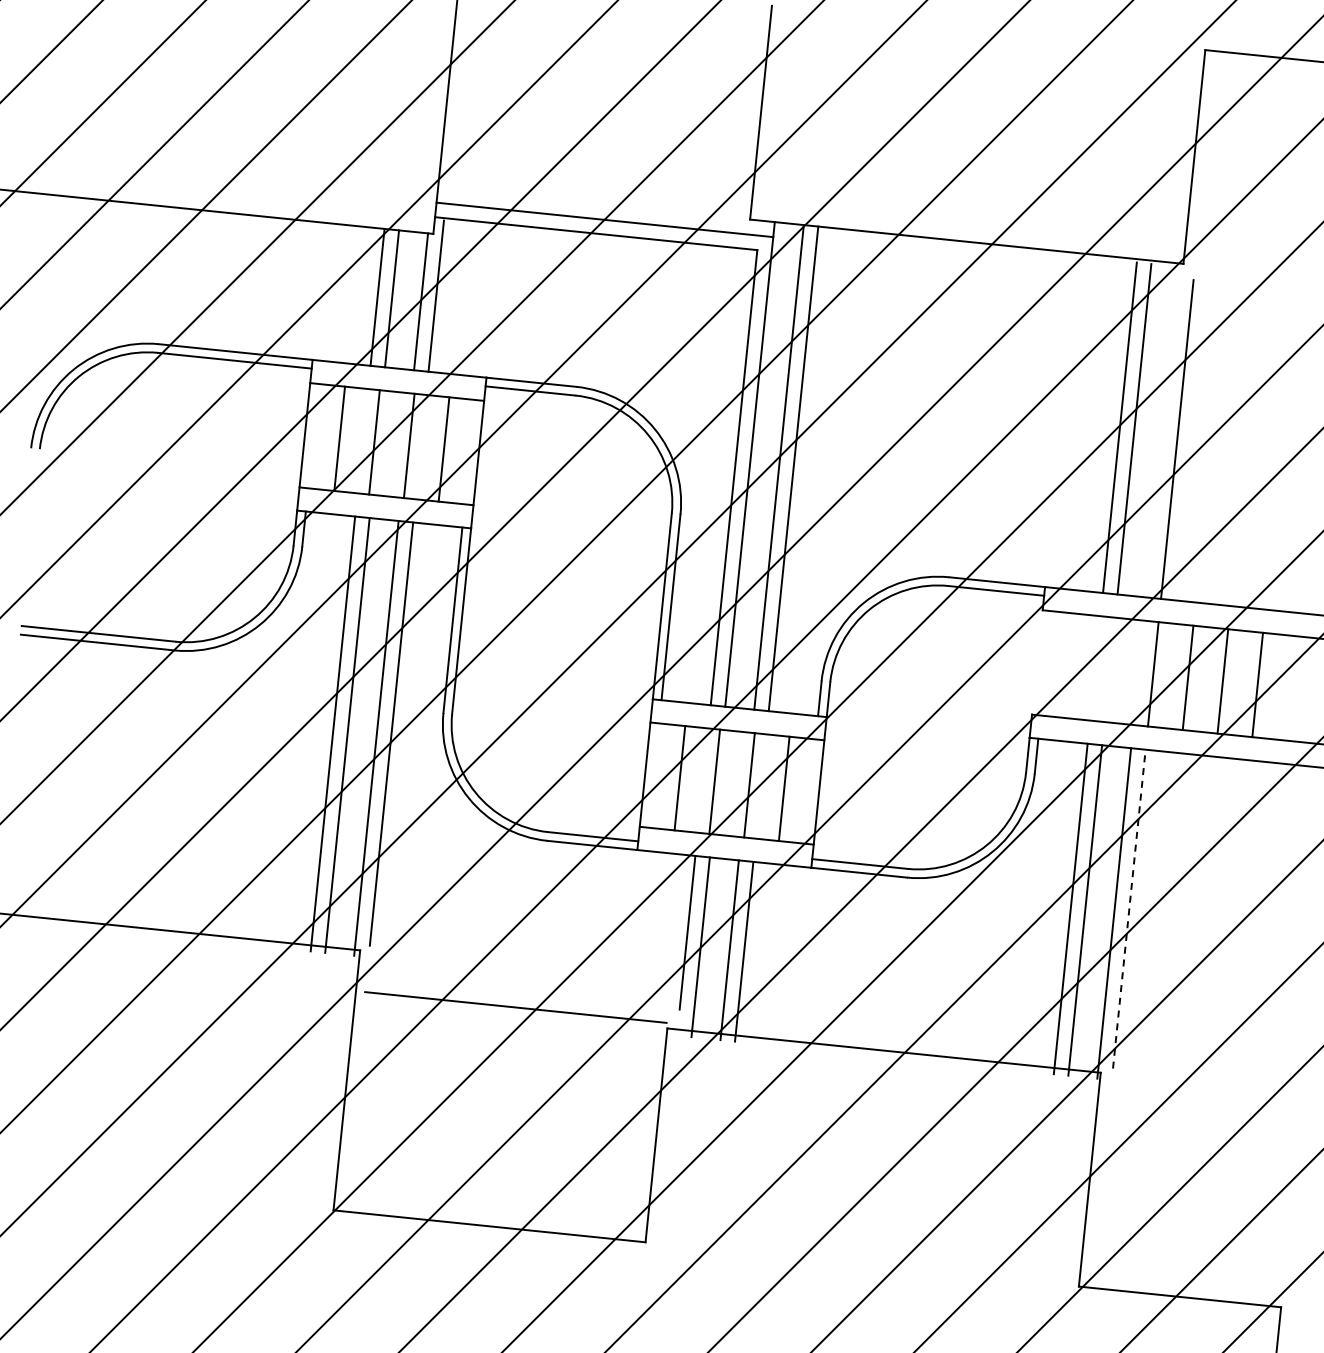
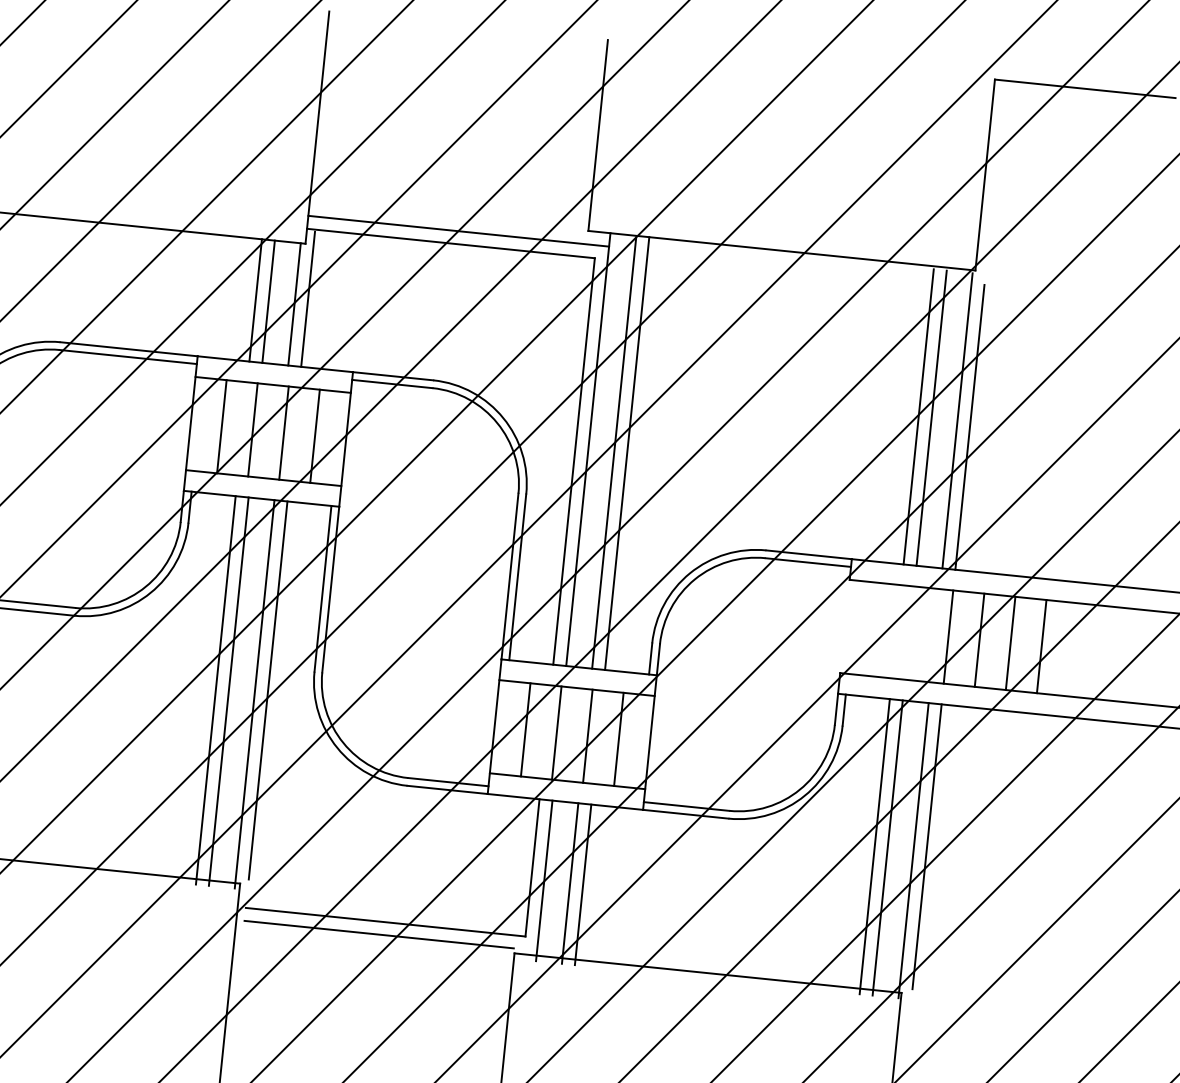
line: (1163, 432) -> (957, 421), added
line: (1129, 908) -> (927, 846), dashed -> solid
line: (522, 993) -> (385, 922), added

